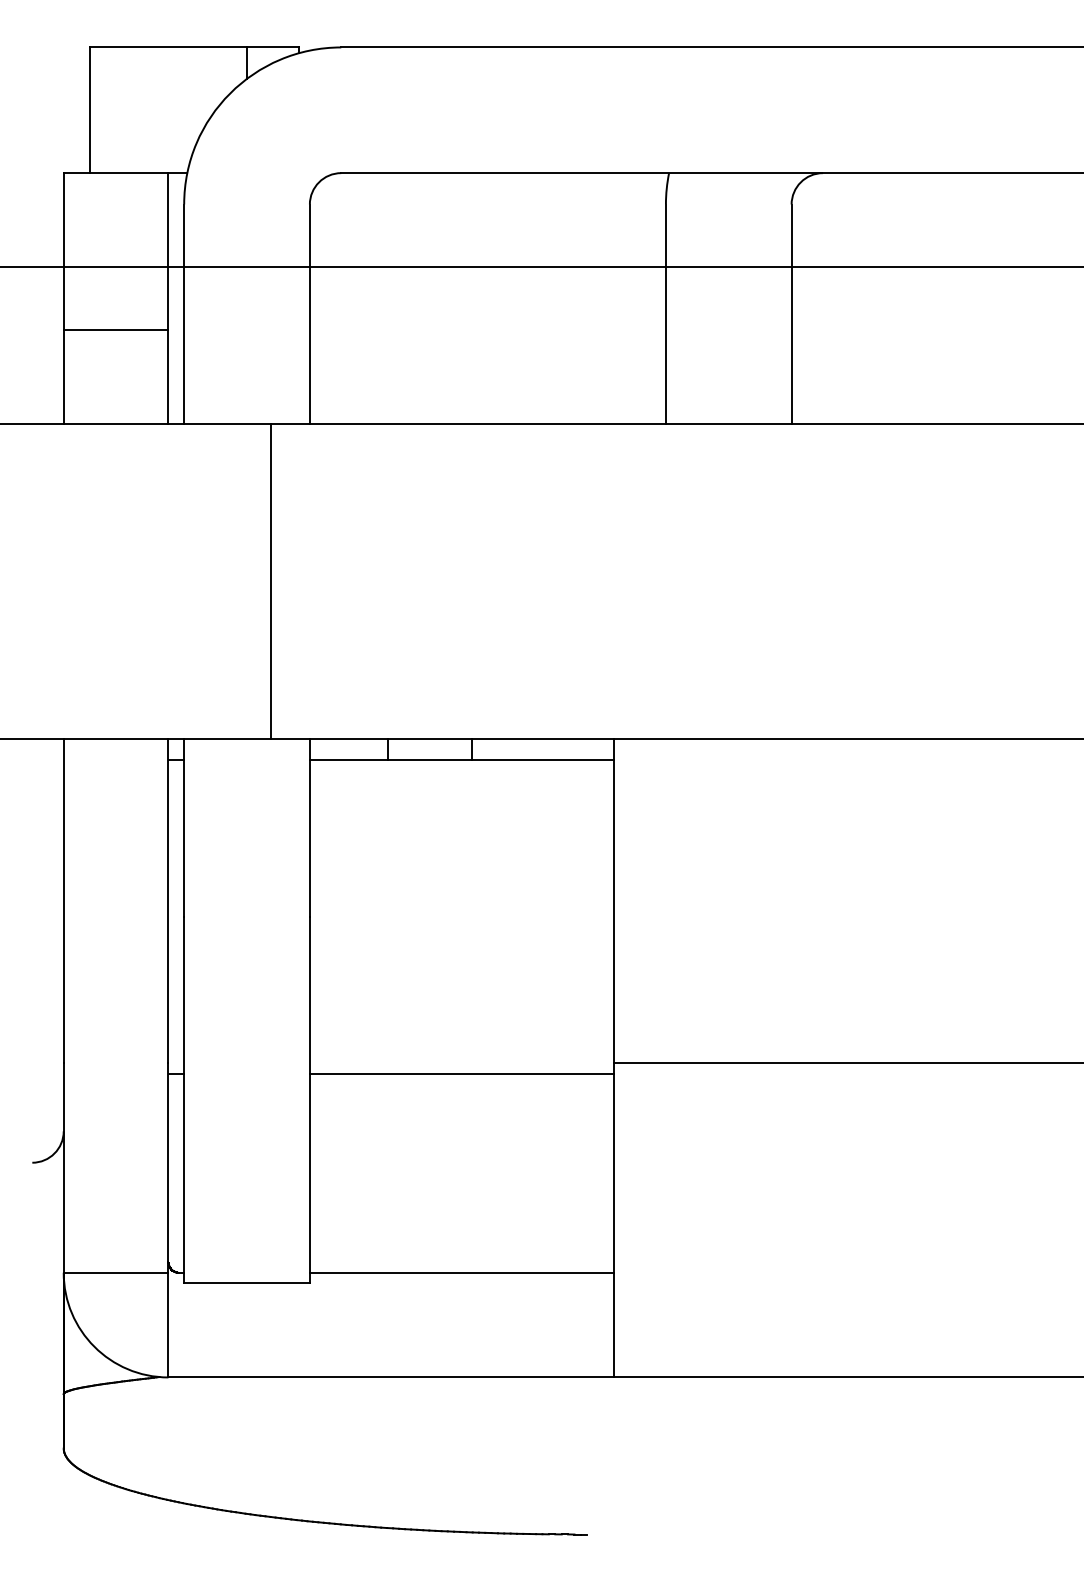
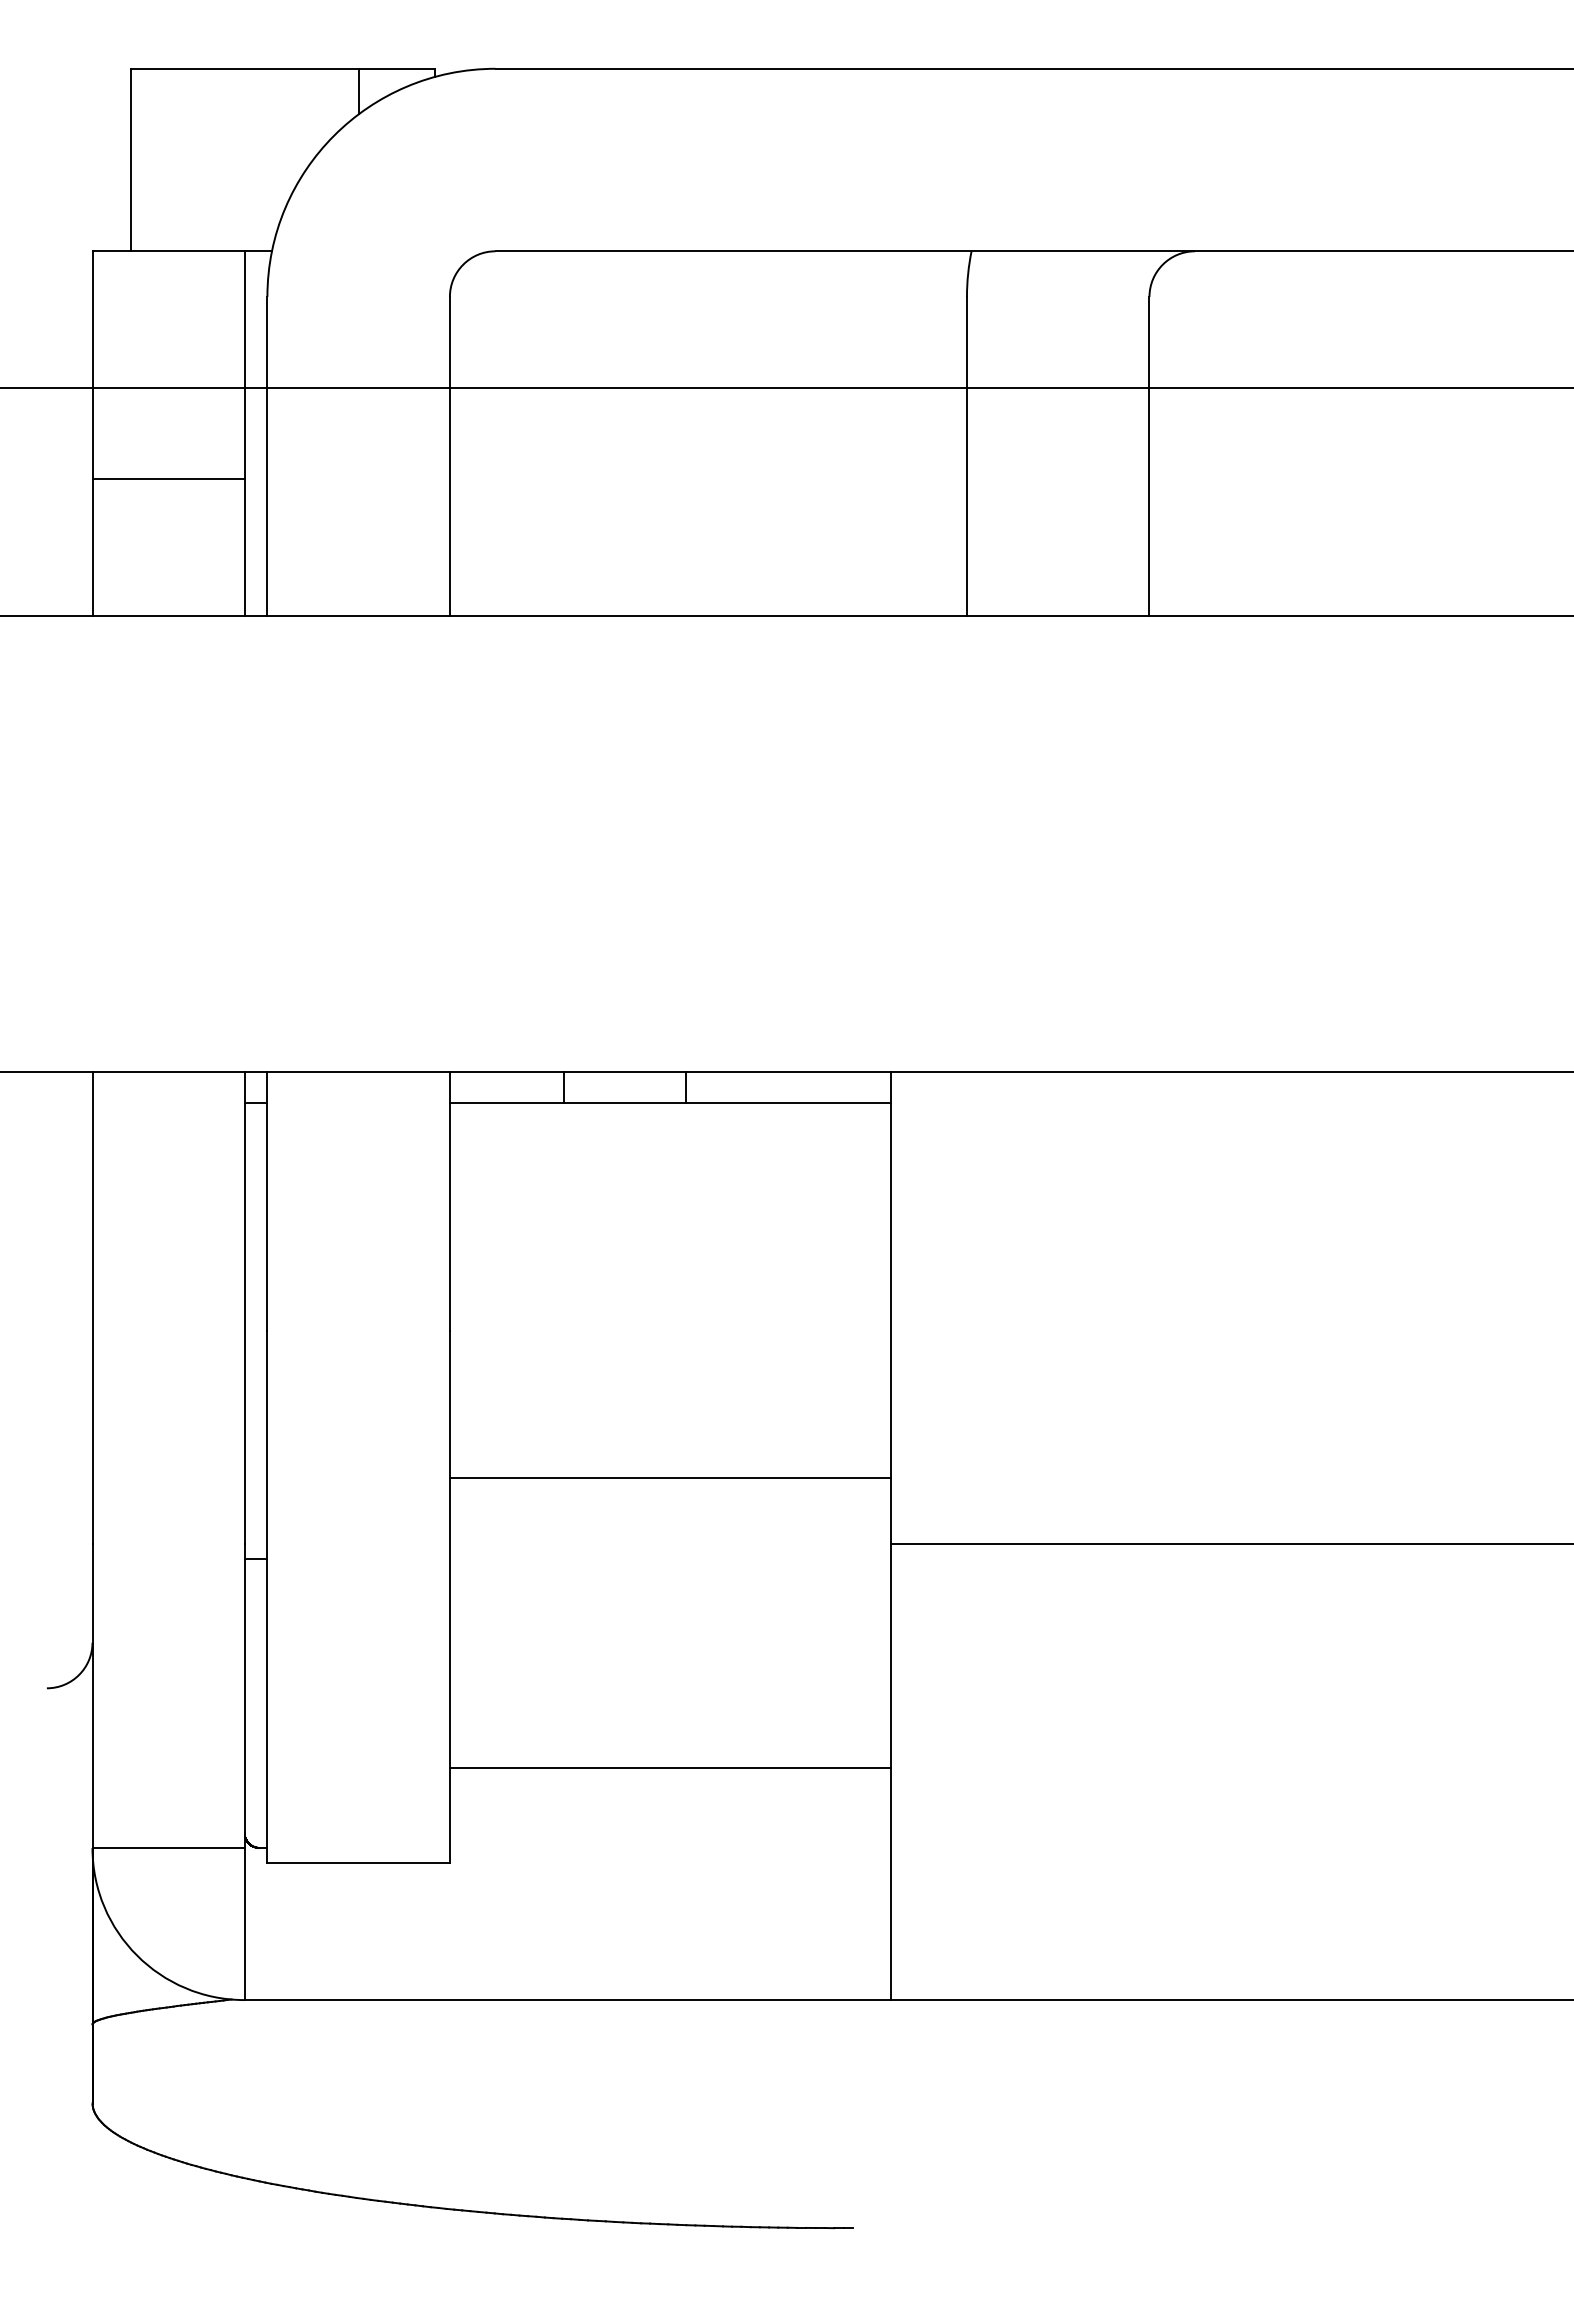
line: (271, 581) -> (394, 844), removed
line: (461, 1073) -> (670, 1477), moved
line: (461, 1272) -> (670, 1767), moved

